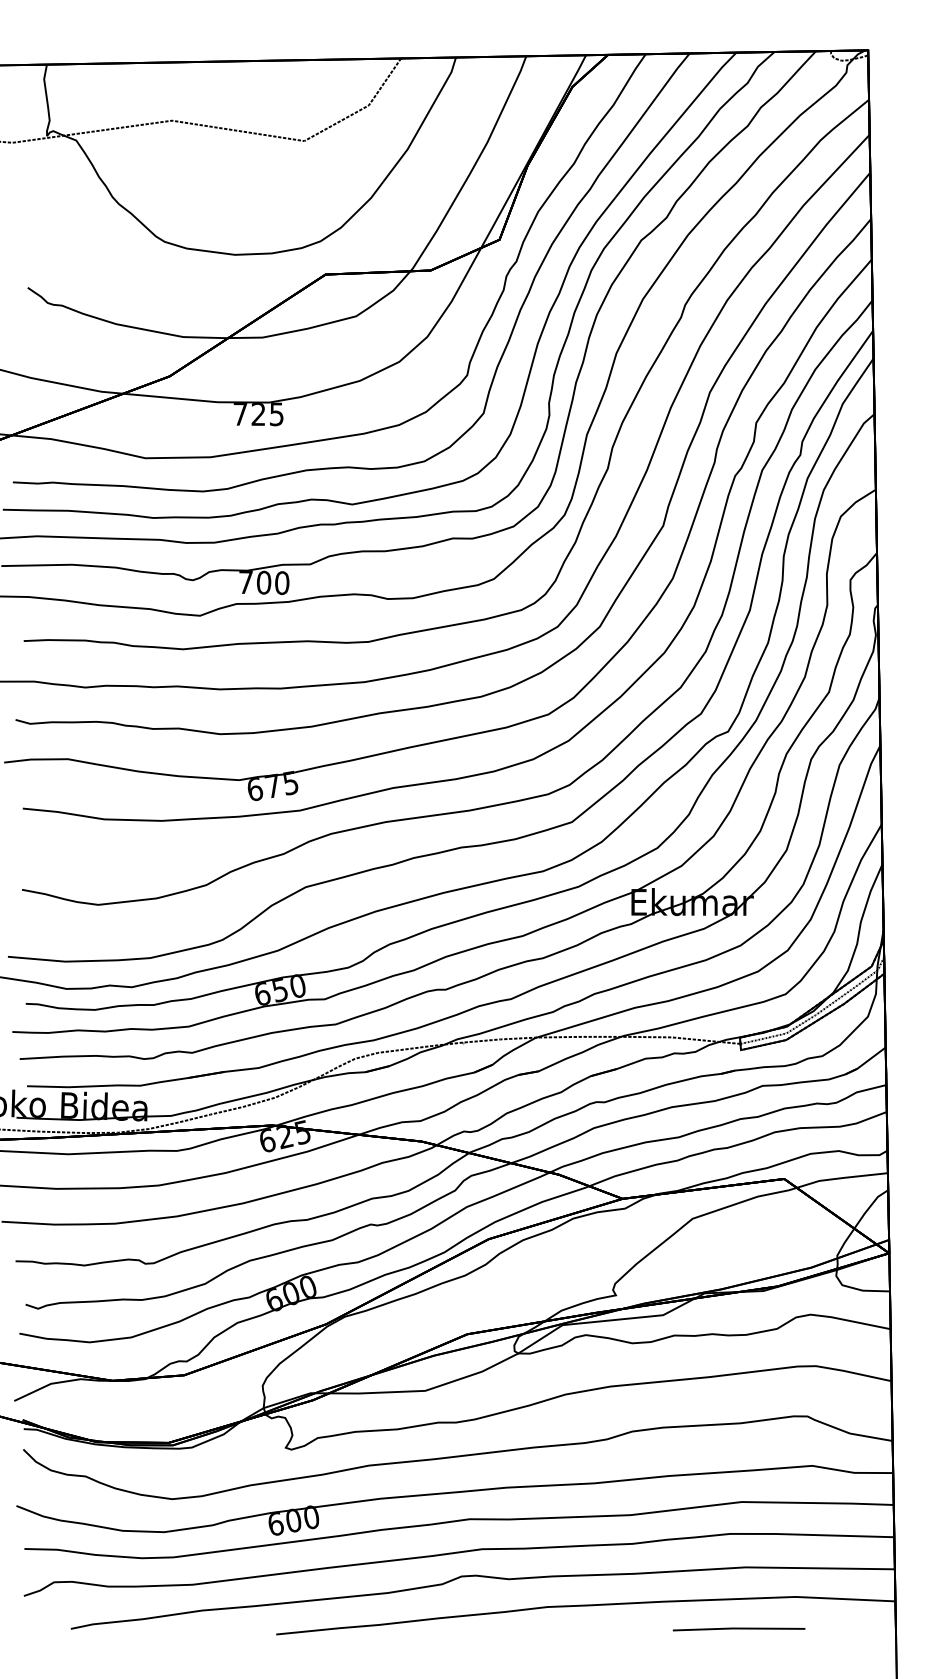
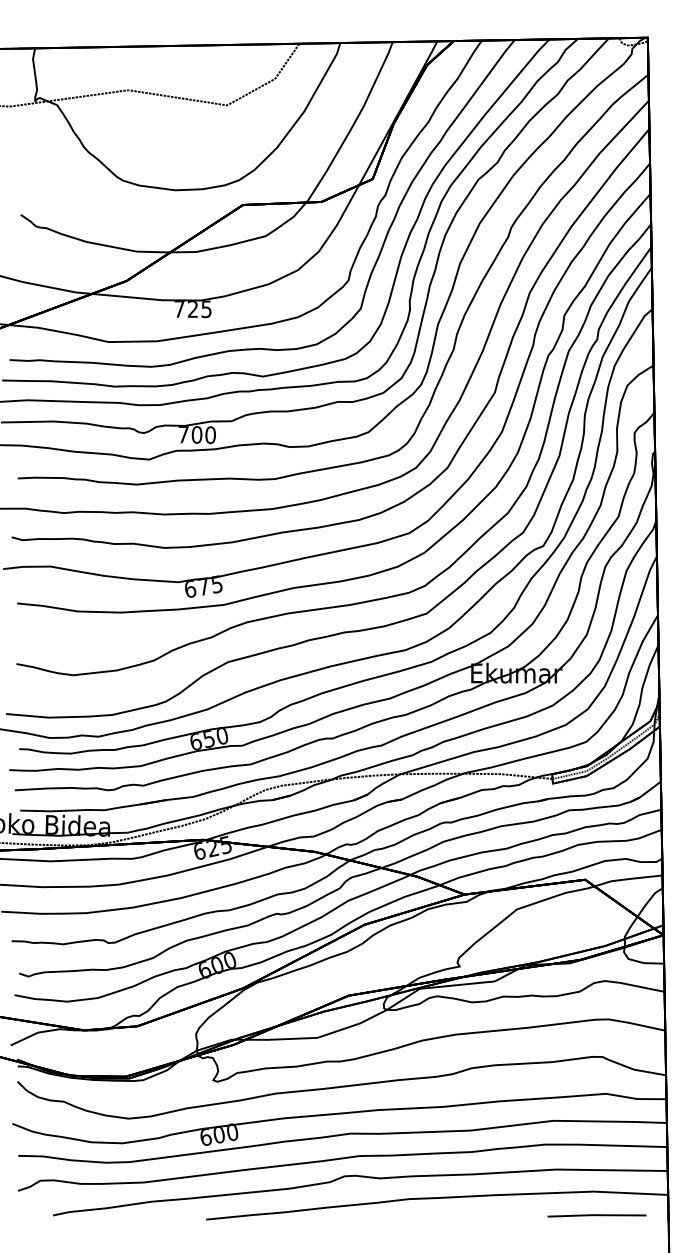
line: (738, 1629) -> (596, 1215), moved

